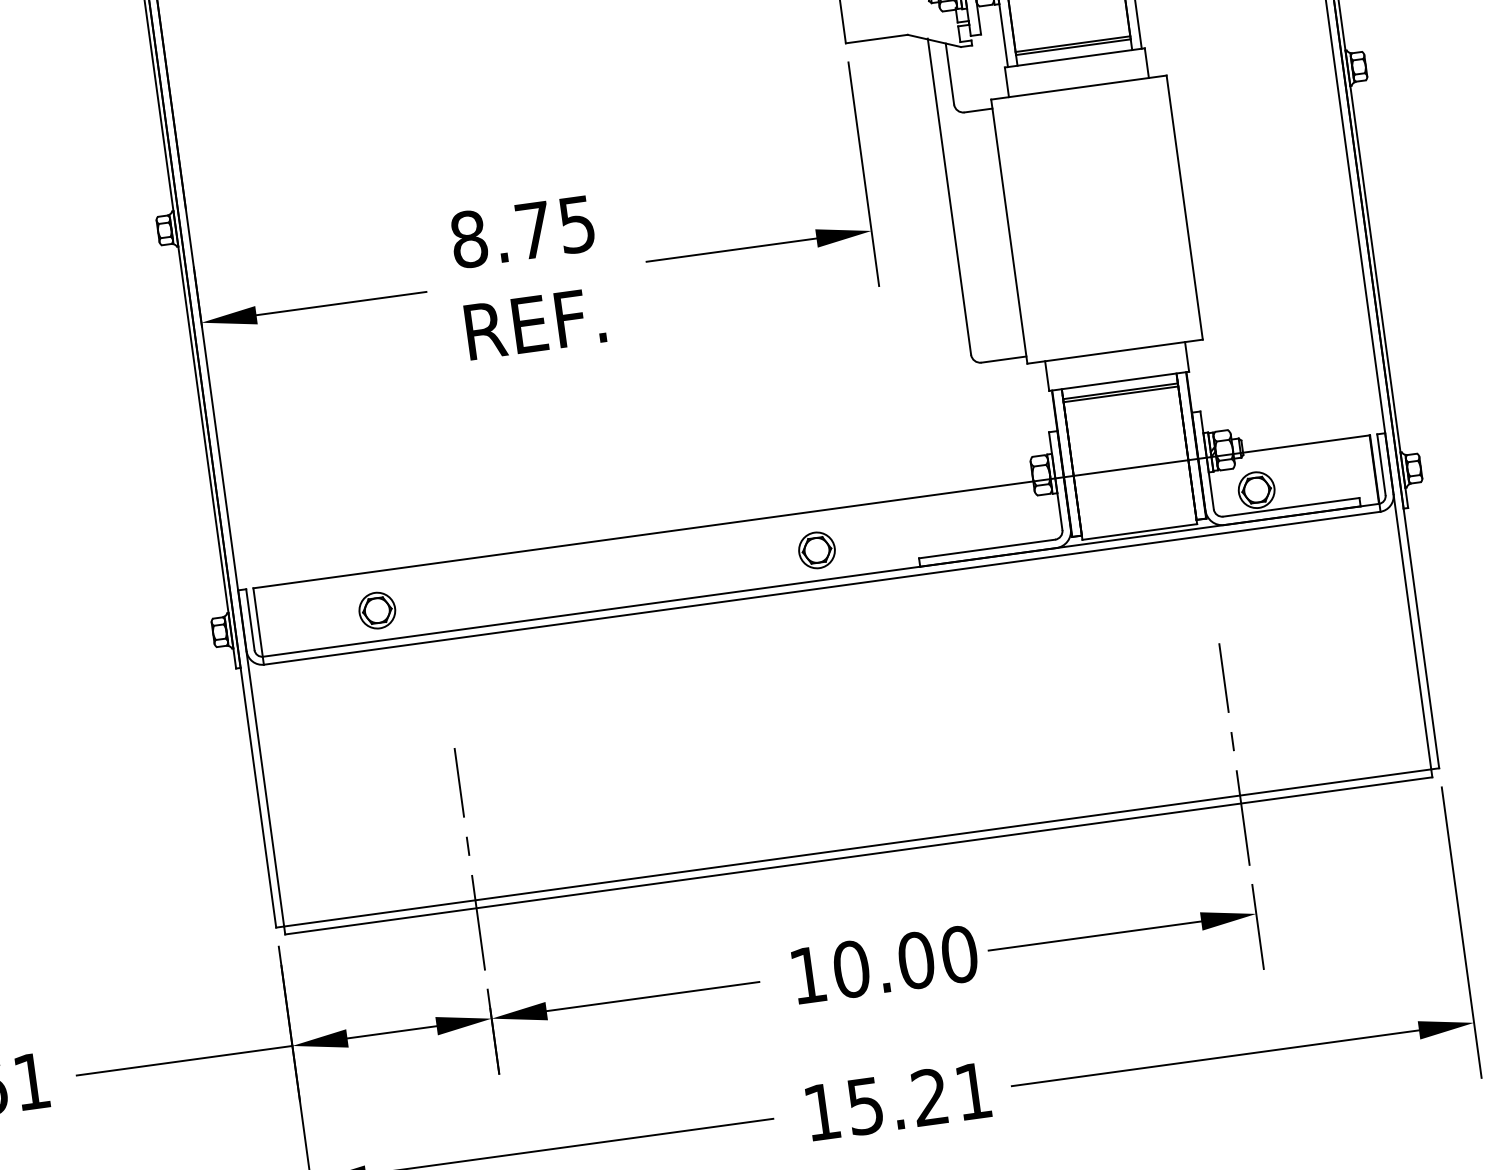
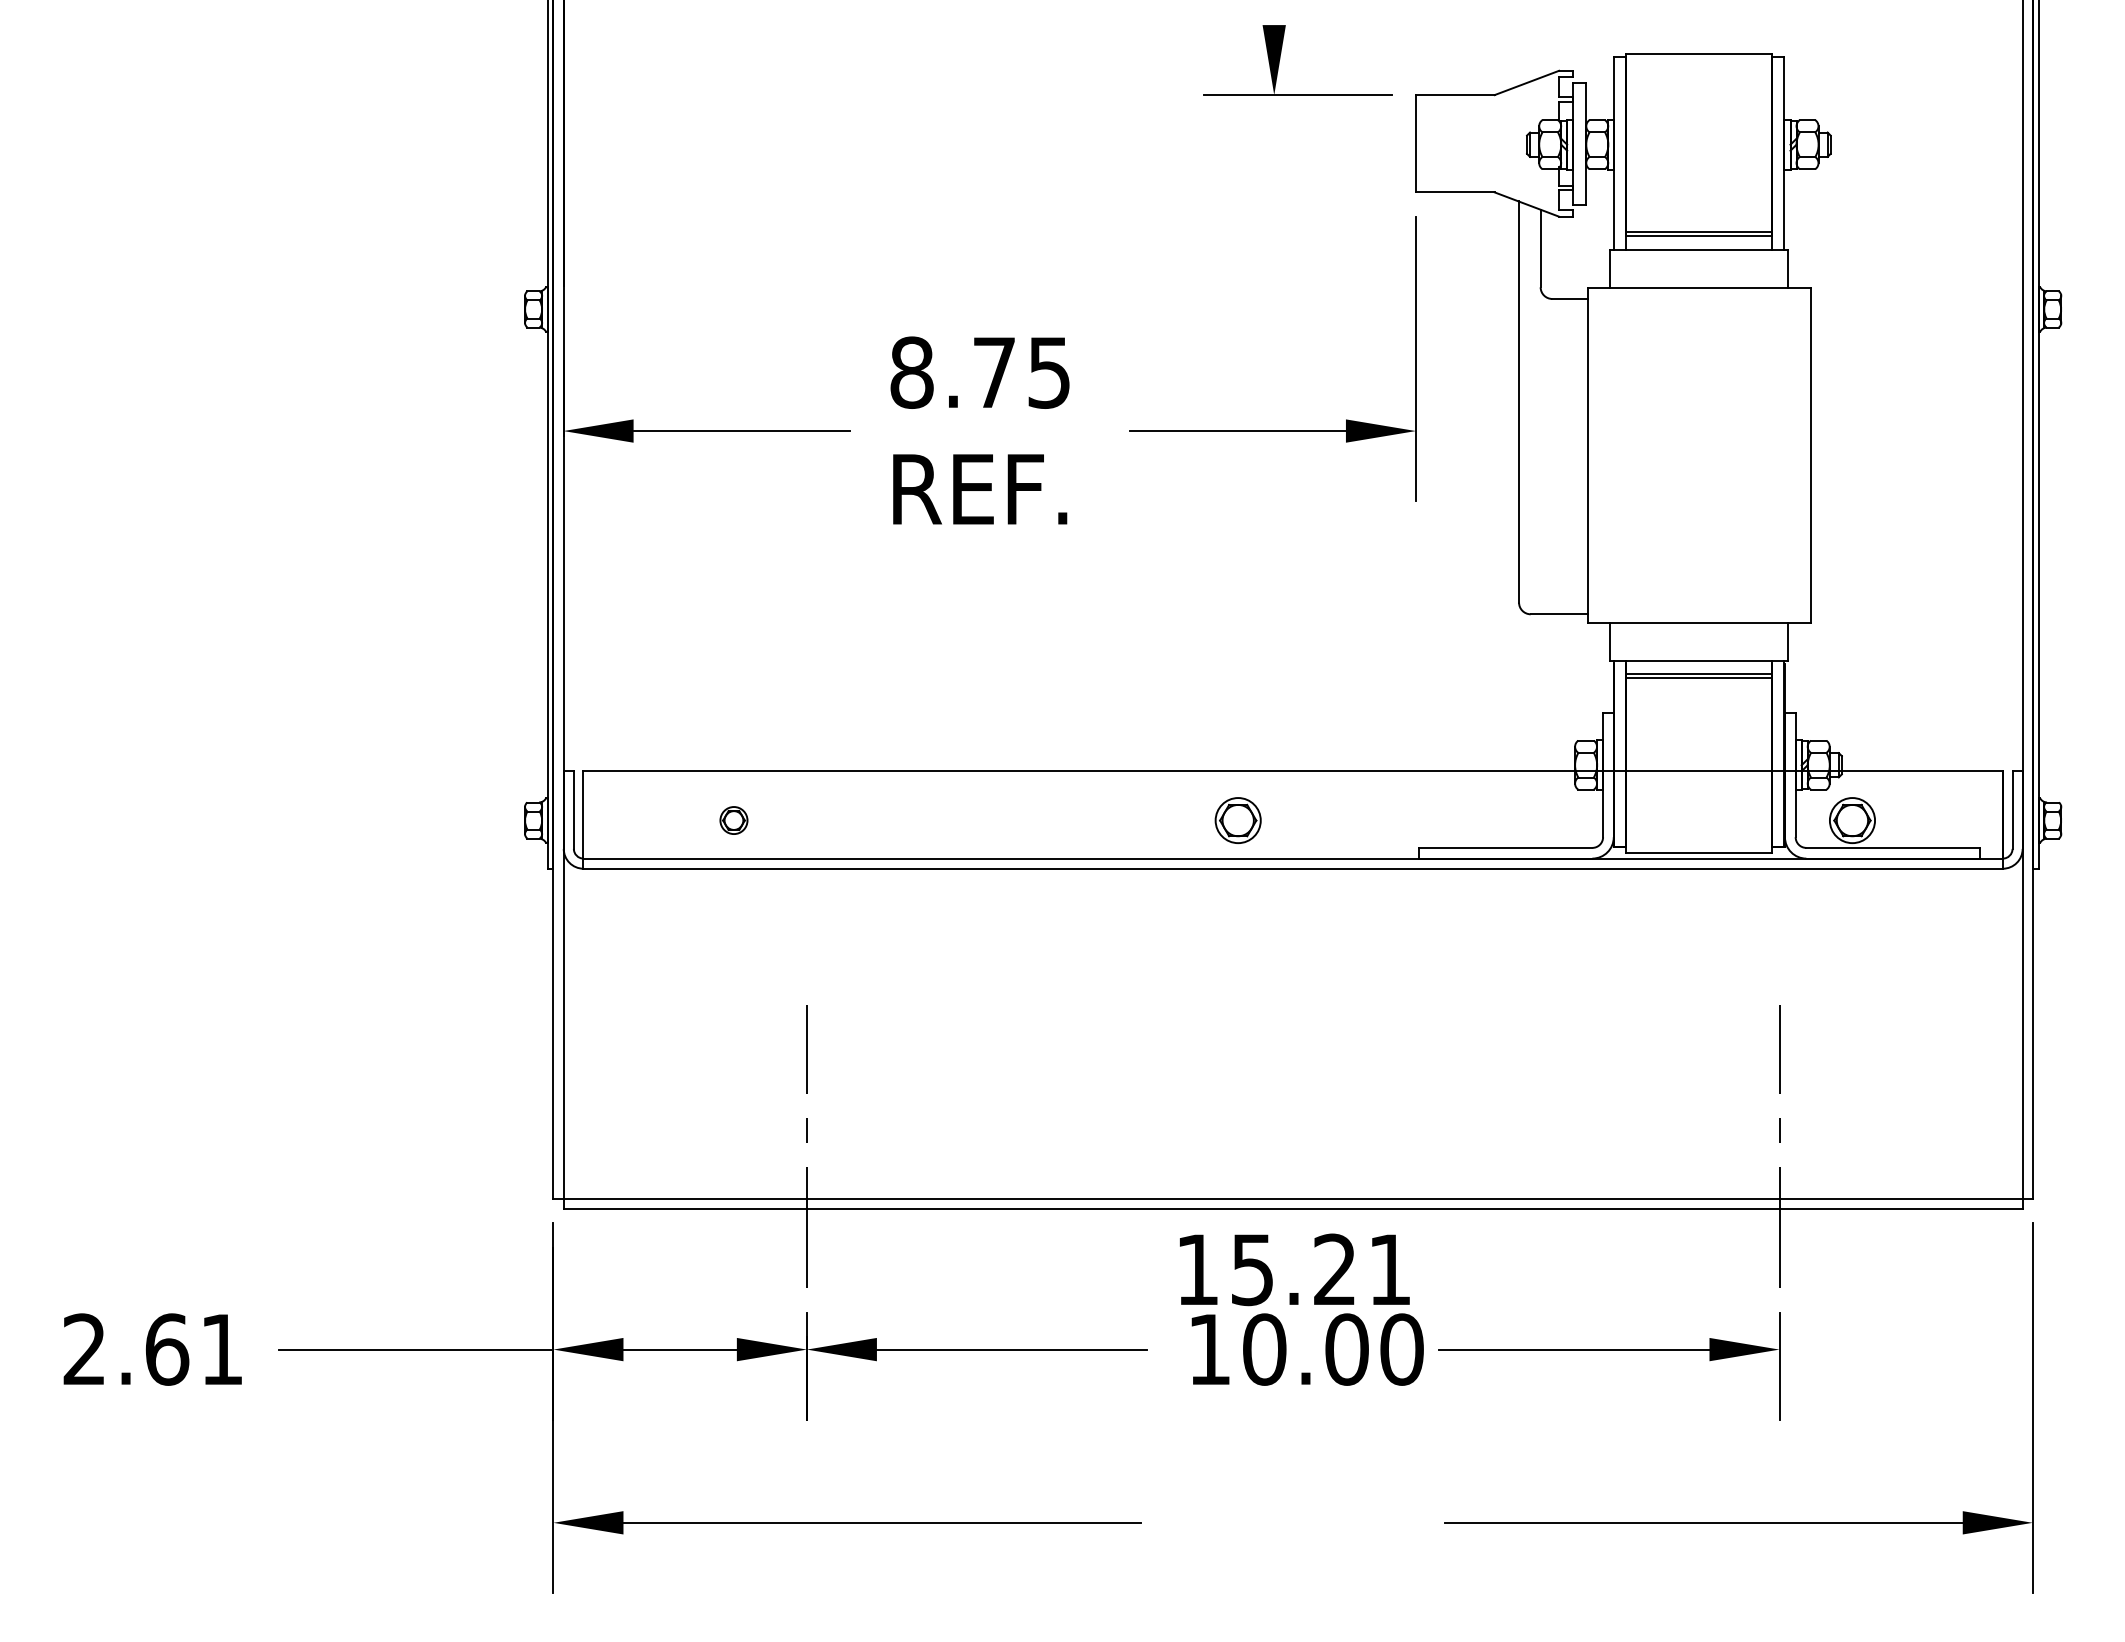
part: (816, 550) -> (1237, 820), moved
part: (376, 610) -> (733, 820), size x0.6
text: (898, 1101) -> (1294, 1269), moved

